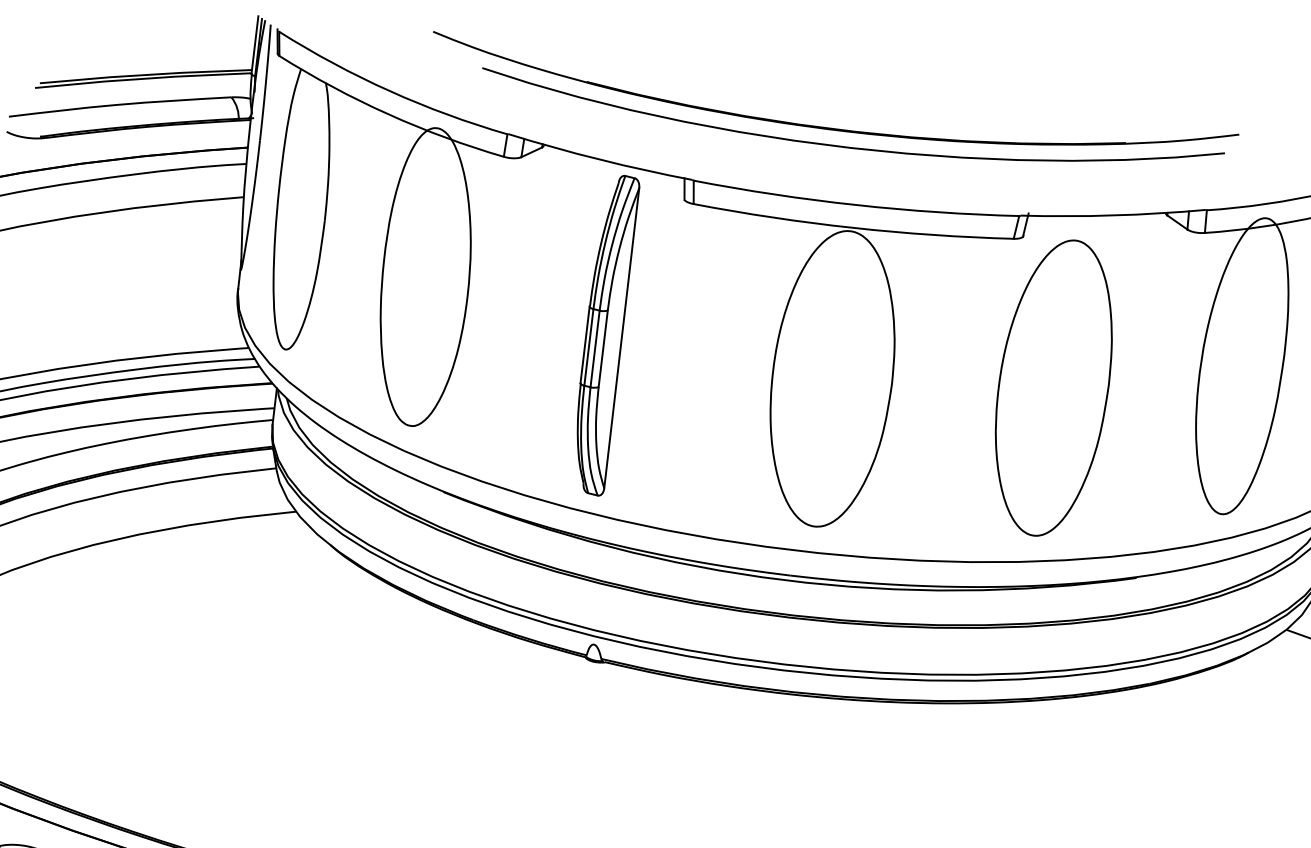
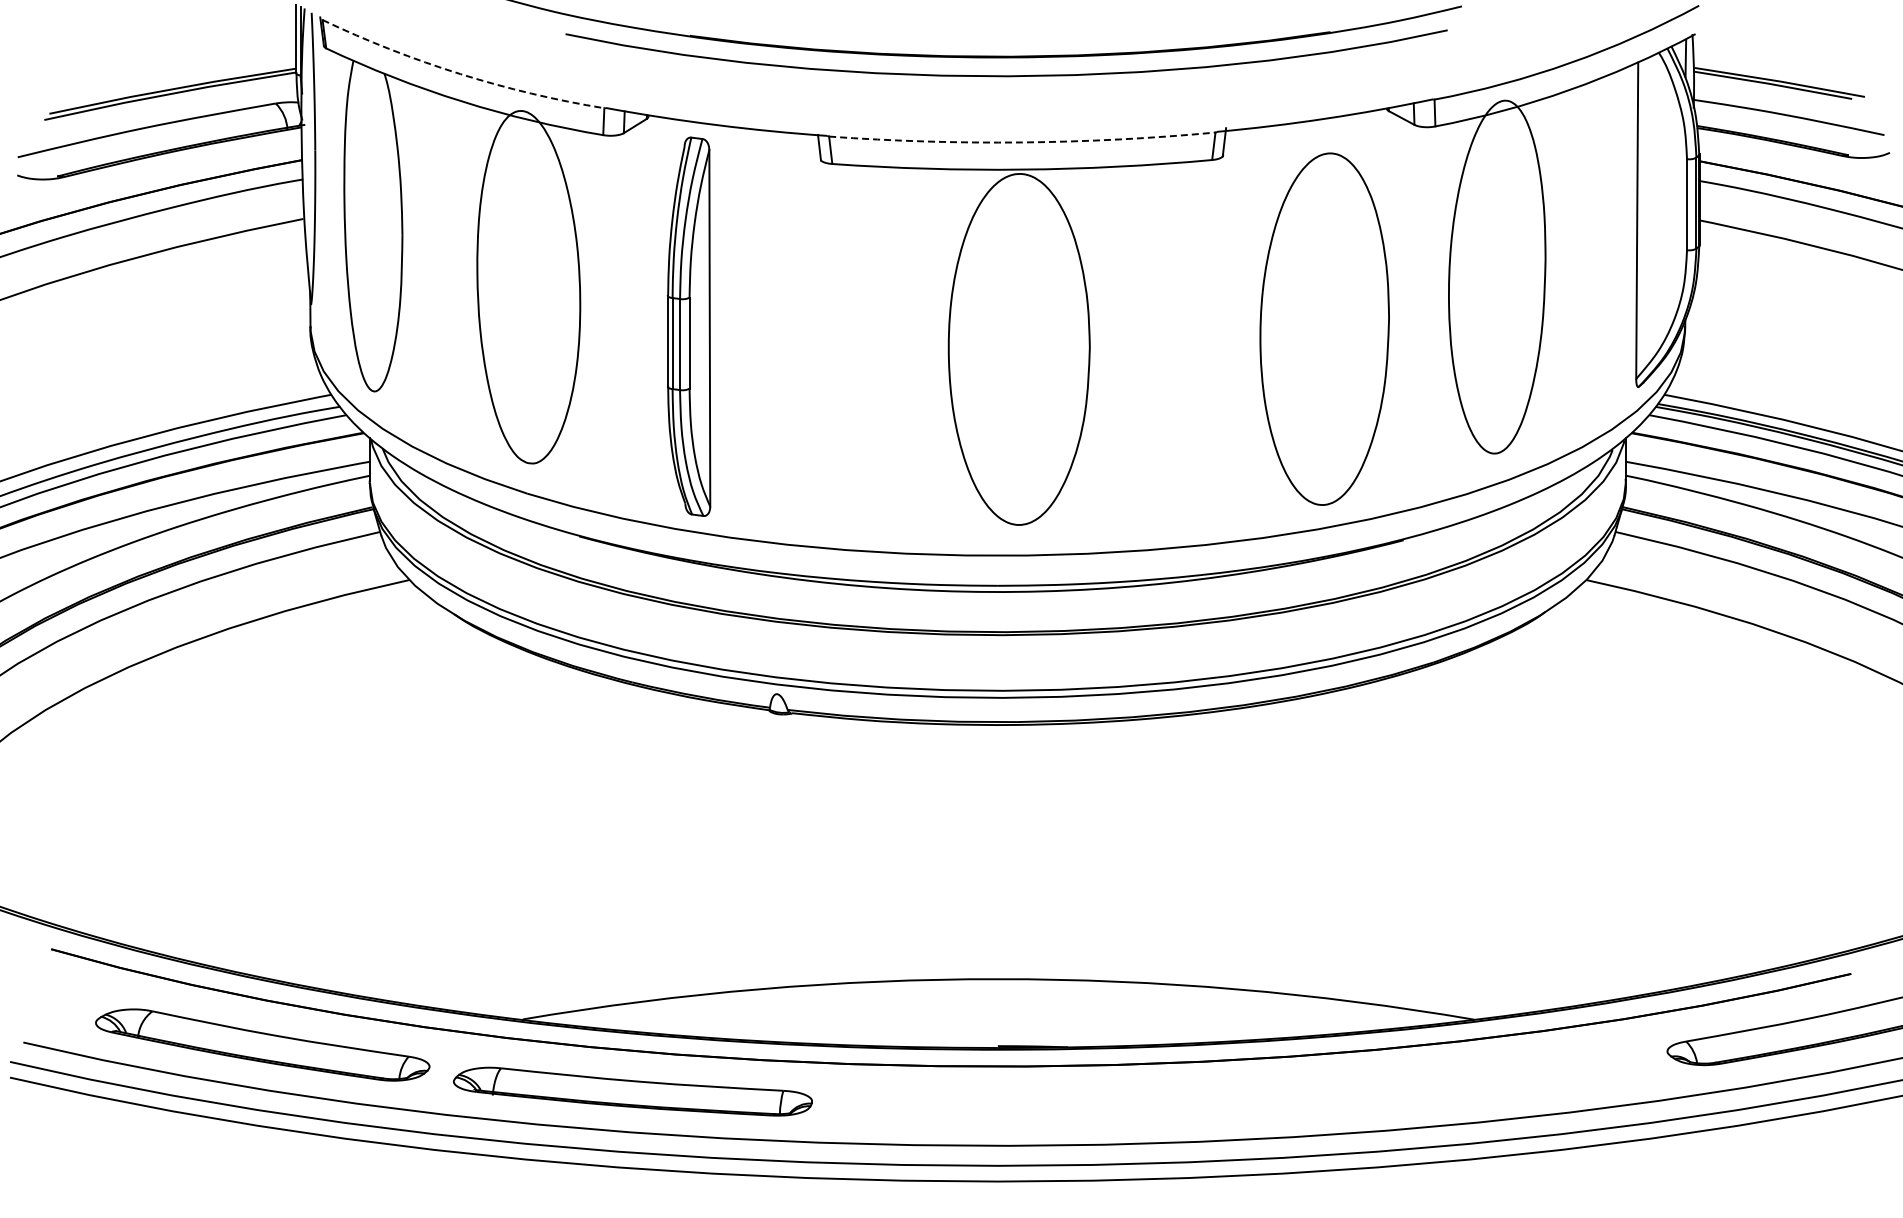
arc: (389, 91) -> (460, 74), solid -> dashed
arc: (855, 205) -> (1022, 142), solid -> dashed
part: (604, 334) -> (688, 326), moved
part: (1053, 387) -> (1324, 328), moved

